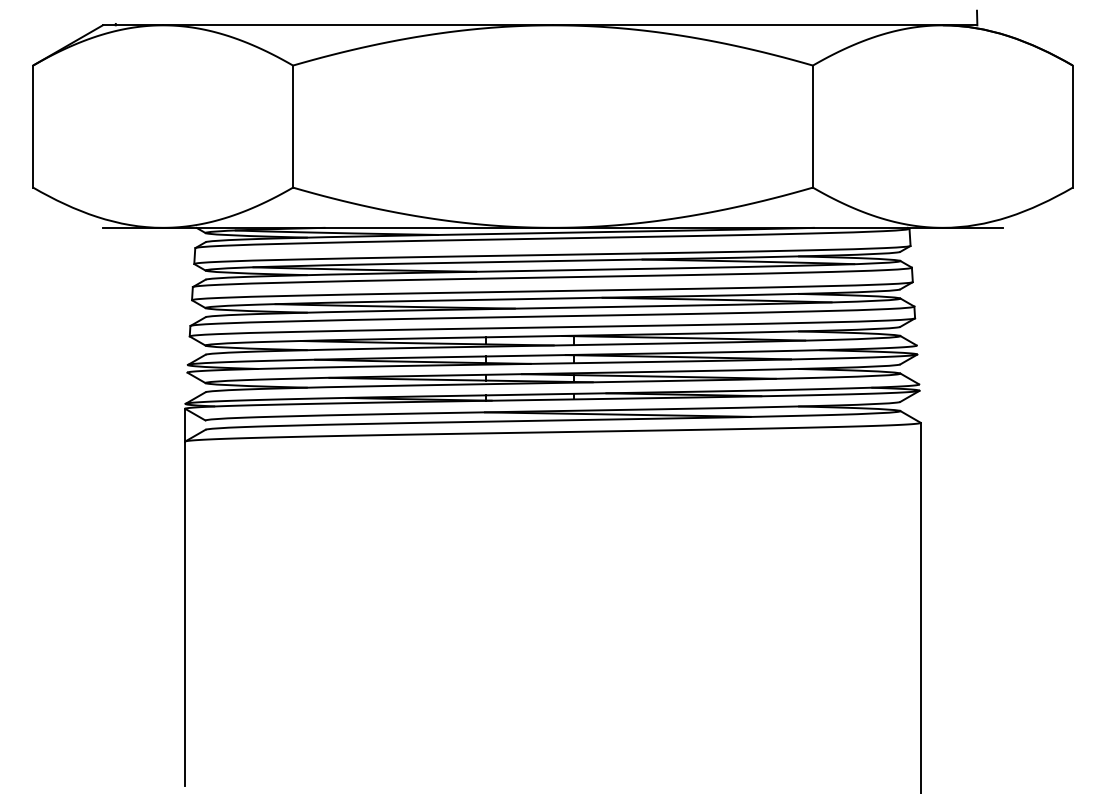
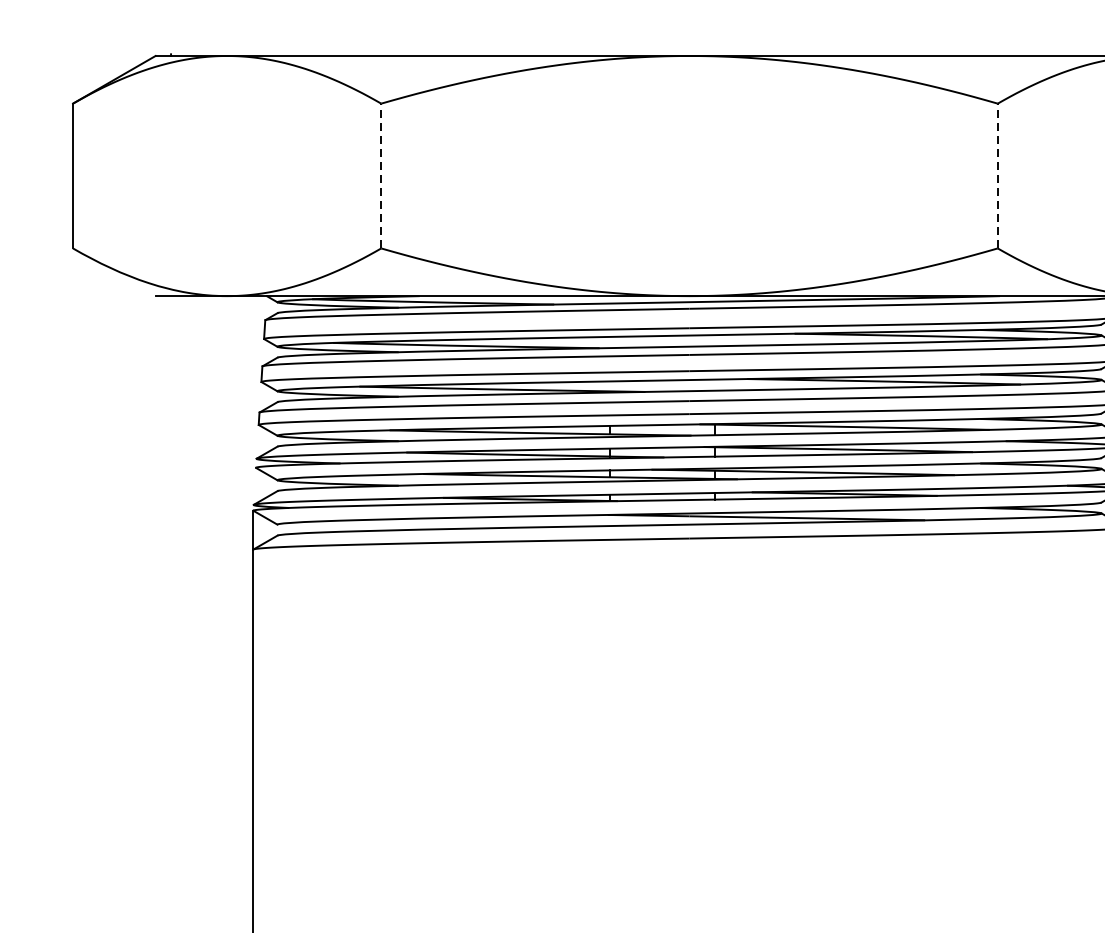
line: (293, 126) -> (381, 175), solid -> dashed
line: (812, 126) -> (997, 175), solid -> dashed

